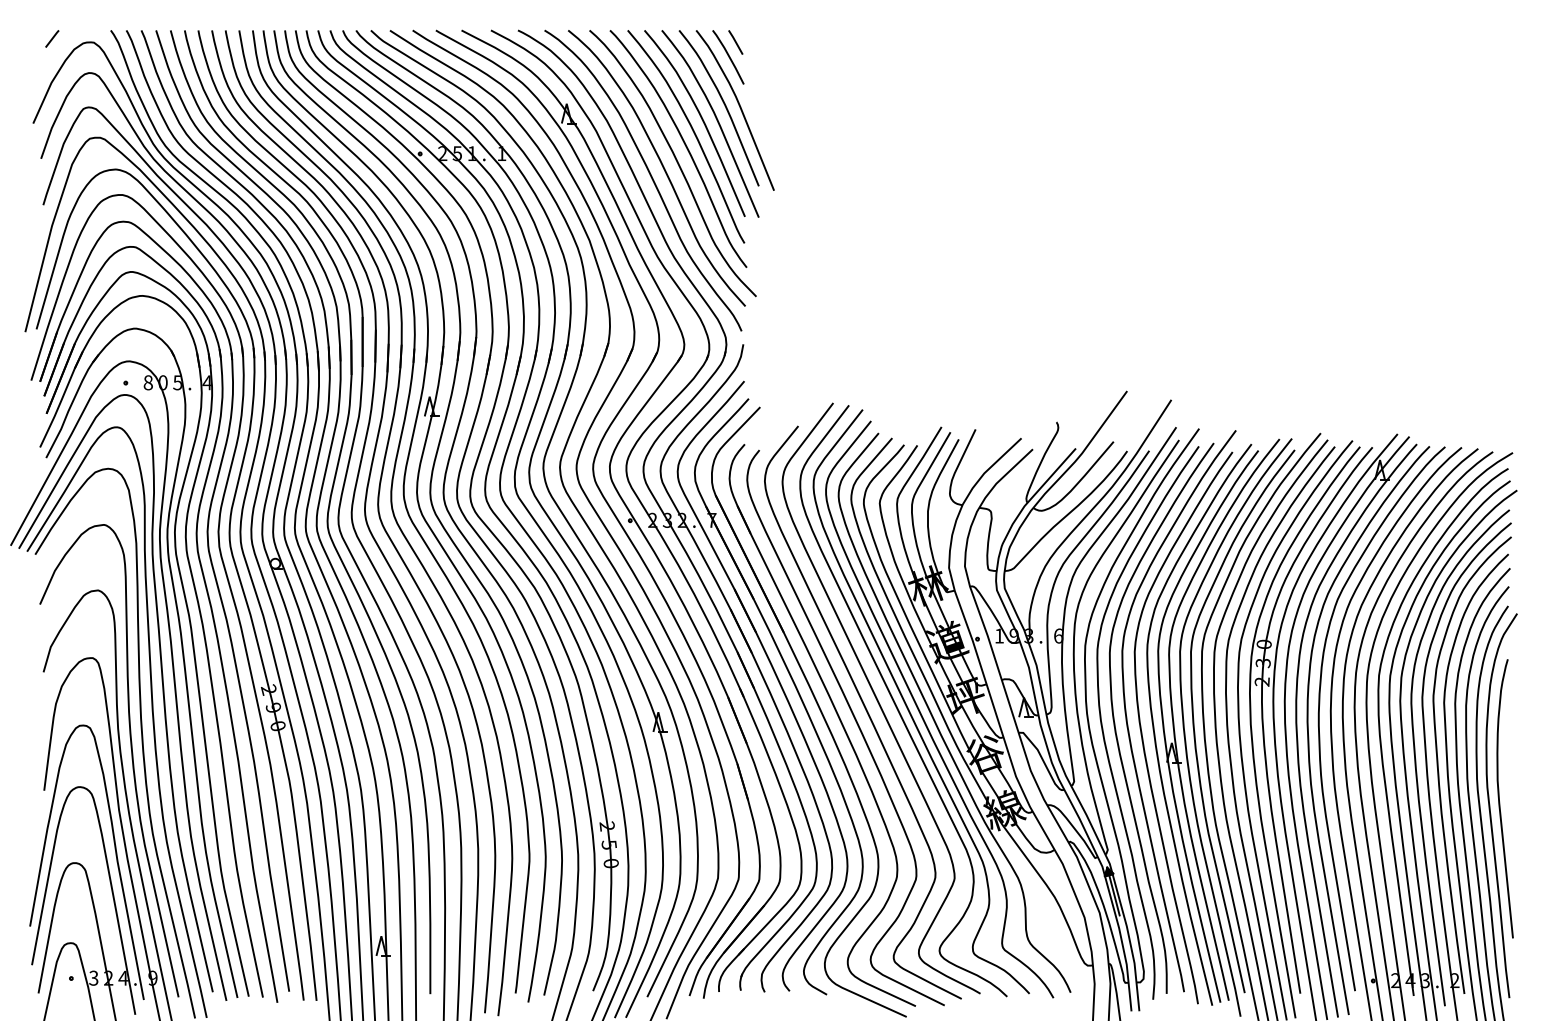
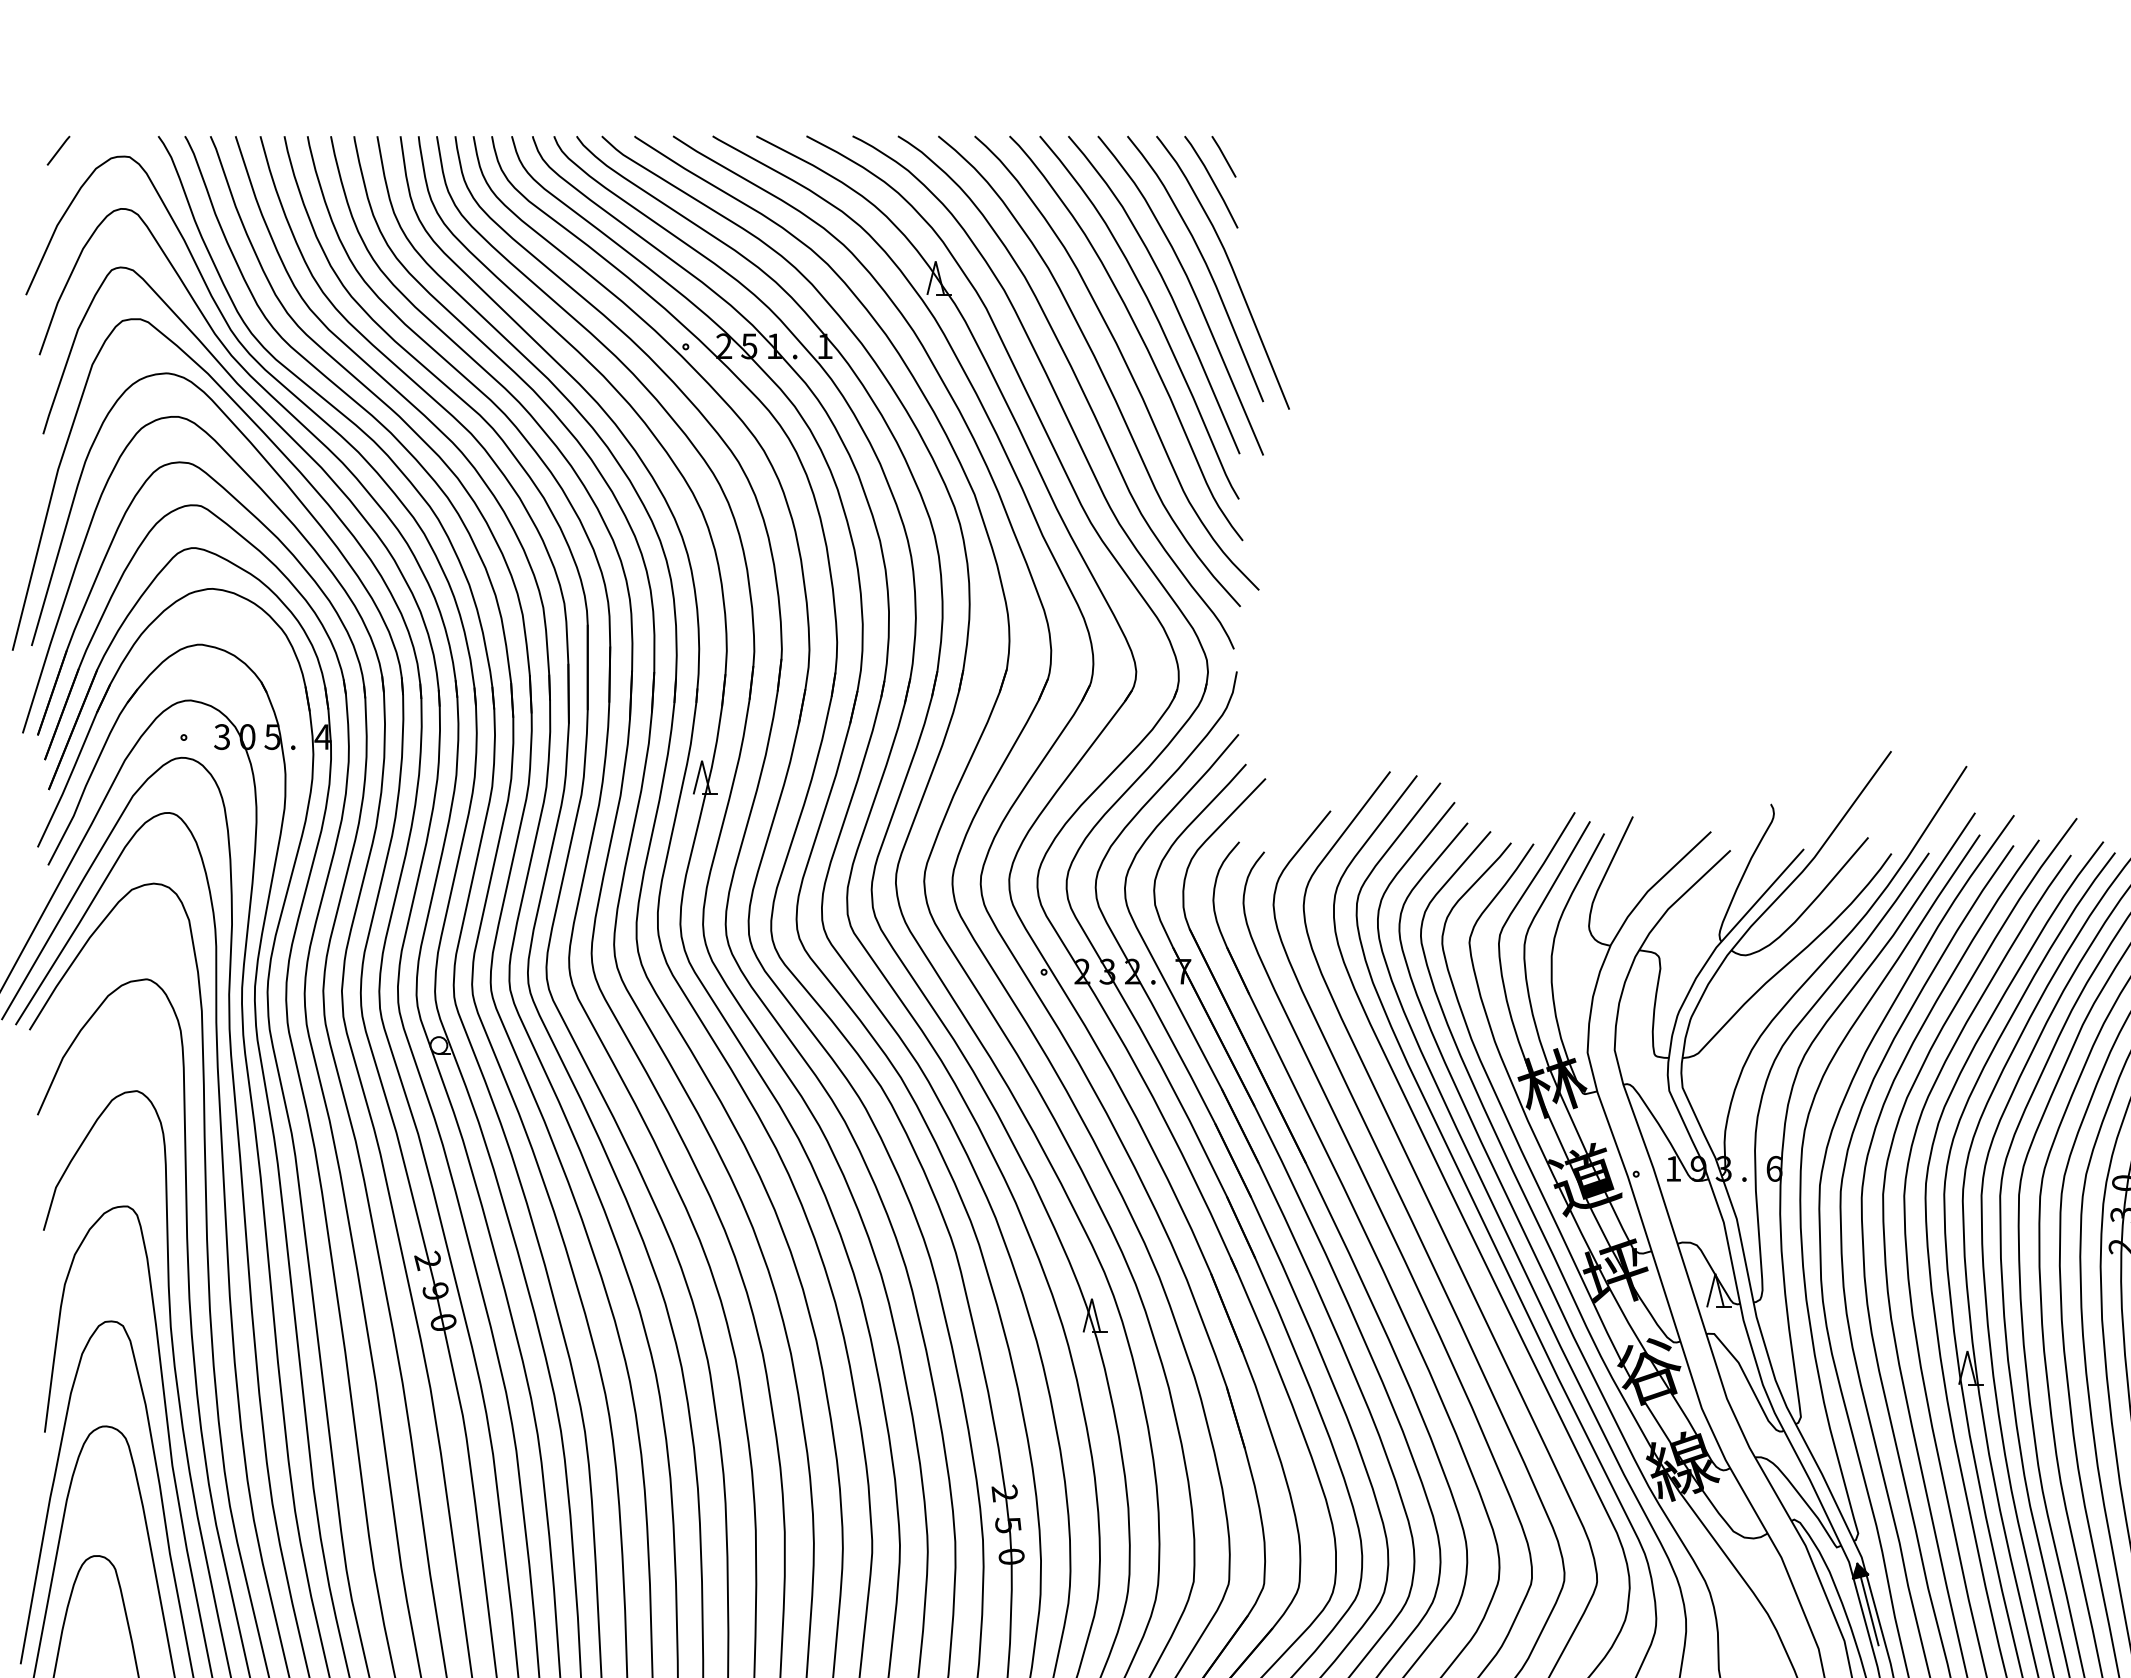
text: (147, 382) -> (220, 736), 8 -> 3

